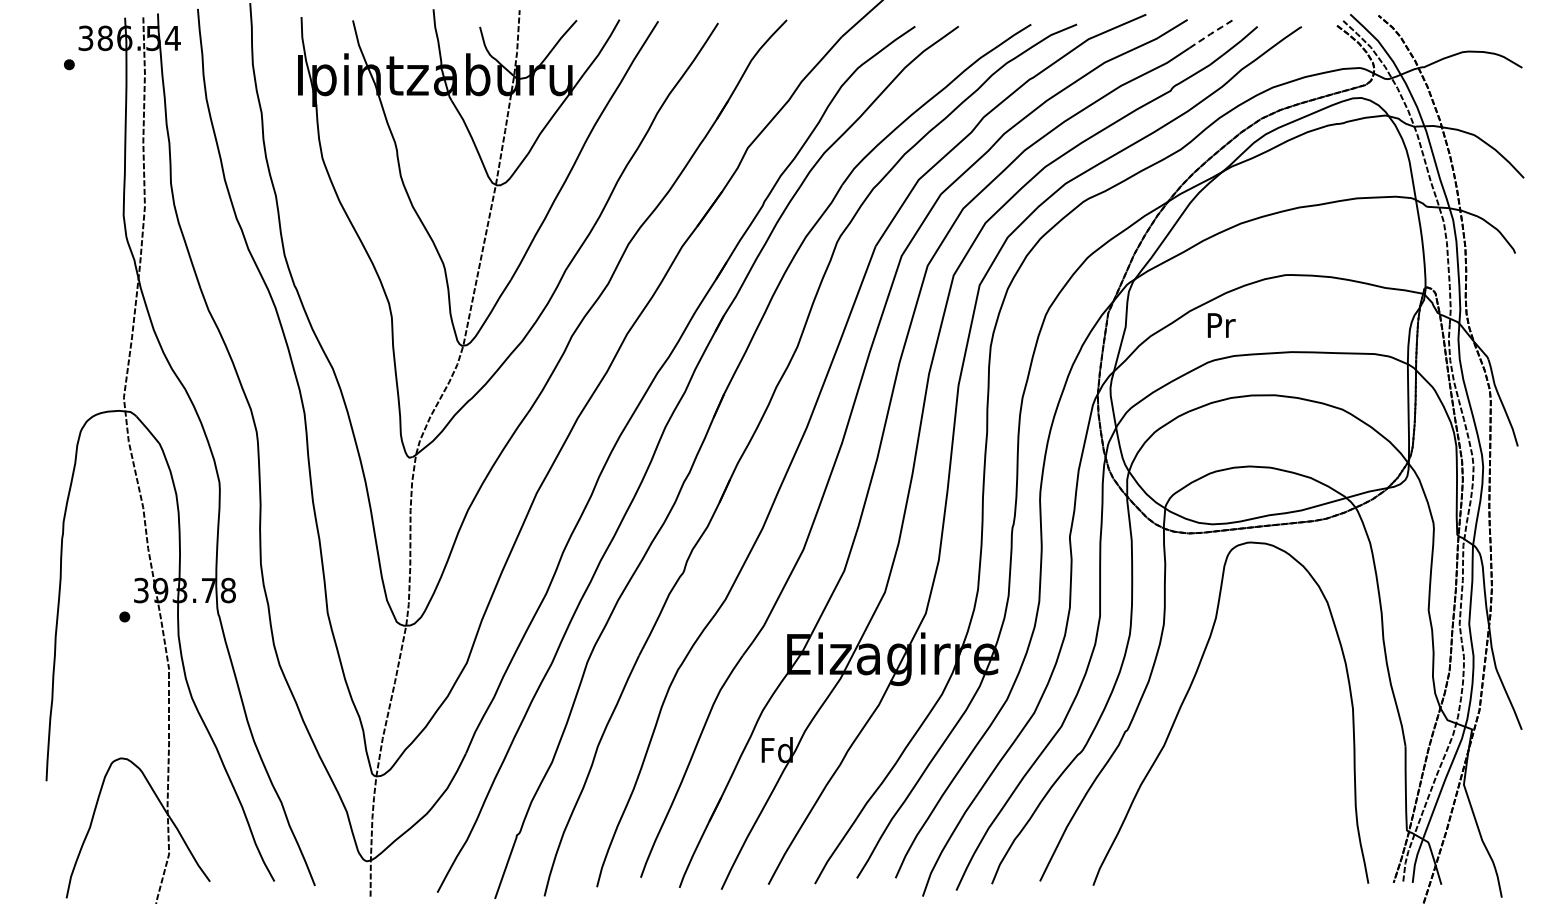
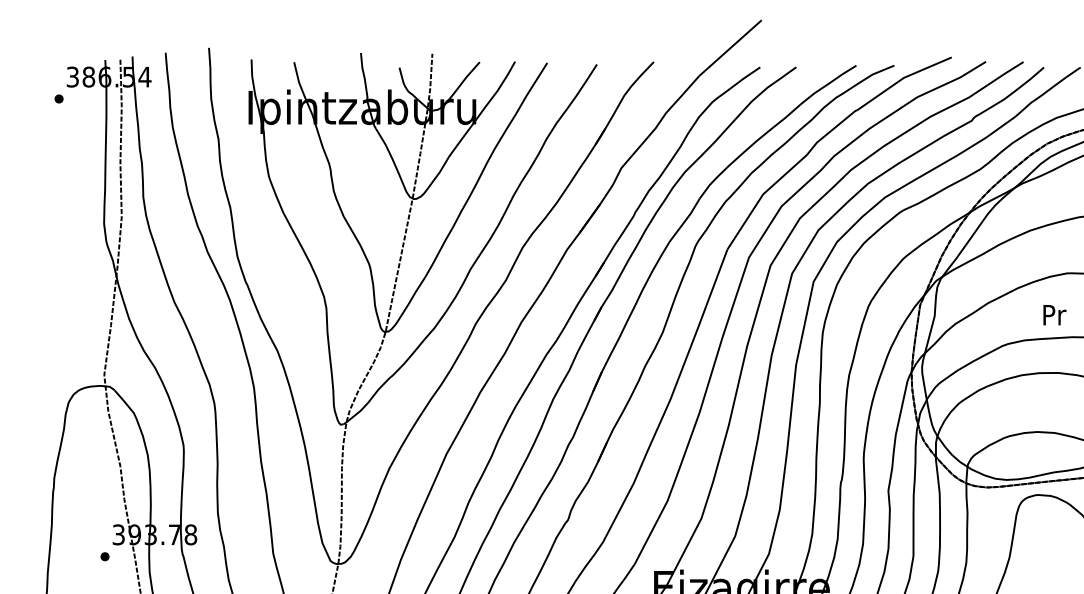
line: (1211, 33) -> (1005, 73), dashed -> solid
text: (1221, 325) -> (1054, 315), moved

